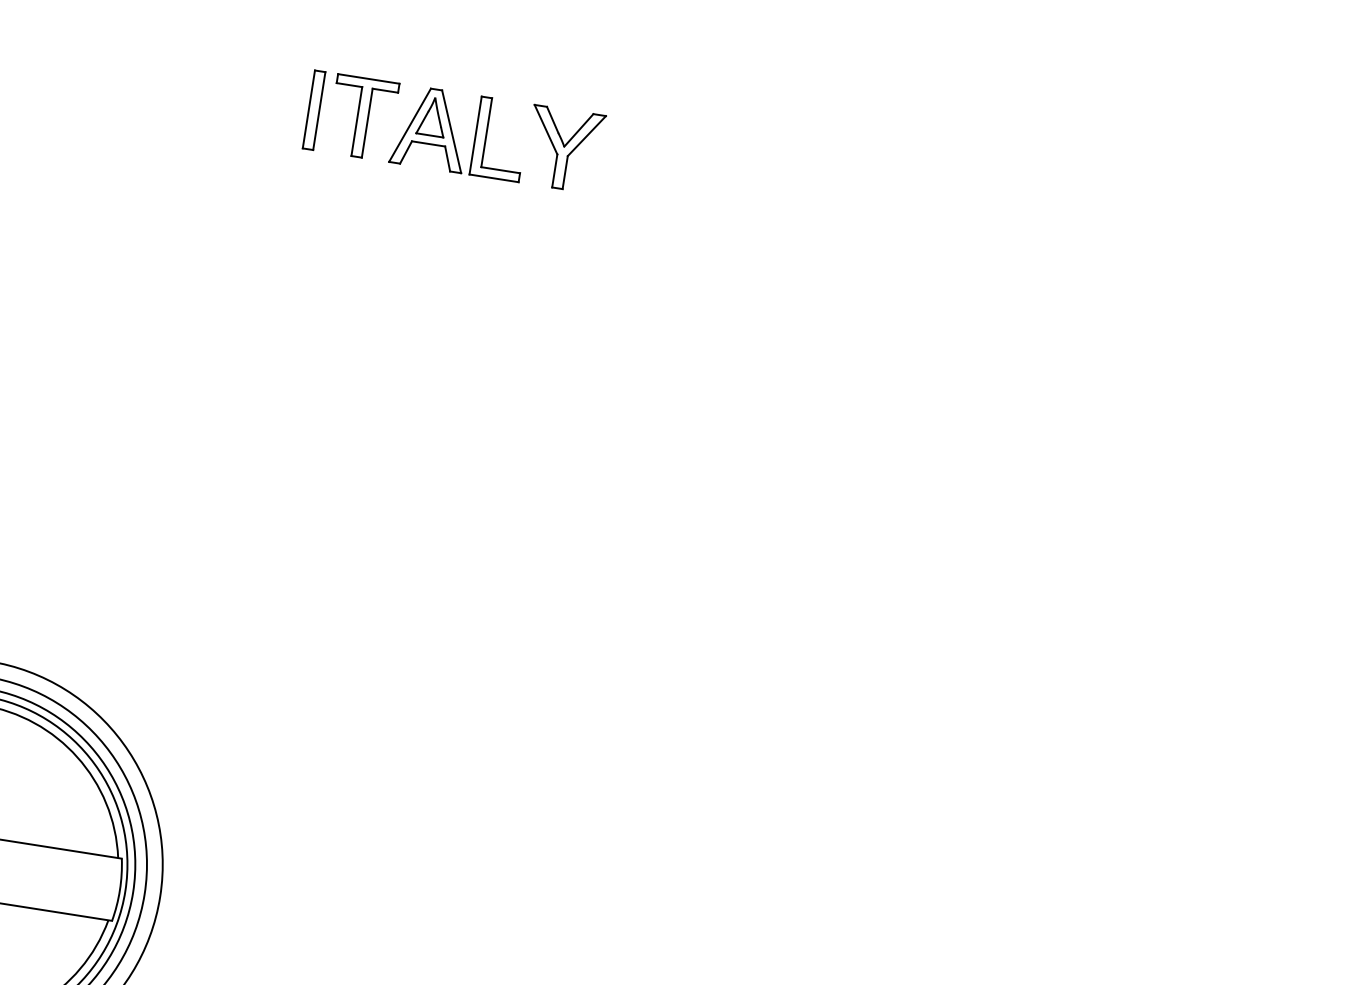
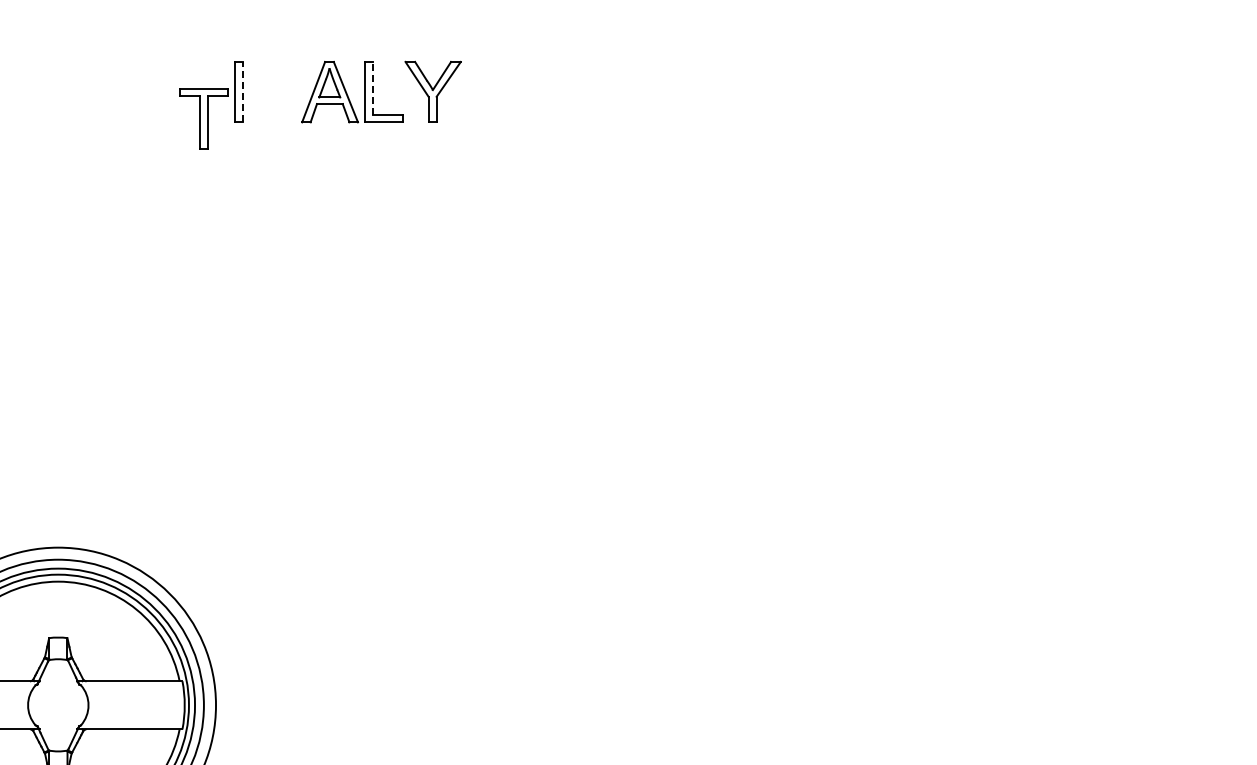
line: (319, 110) -> (243, 91), solid -> dashed
part: (362, 116) -> (203, 118), moved
line: (486, 132) -> (372, 88), solid -> dashed

